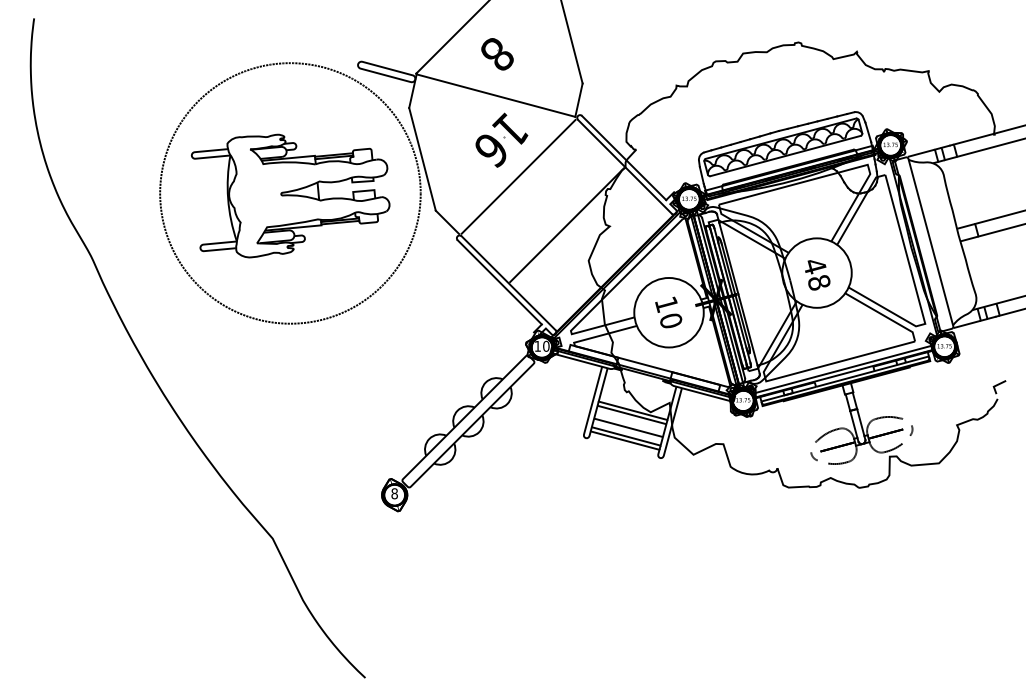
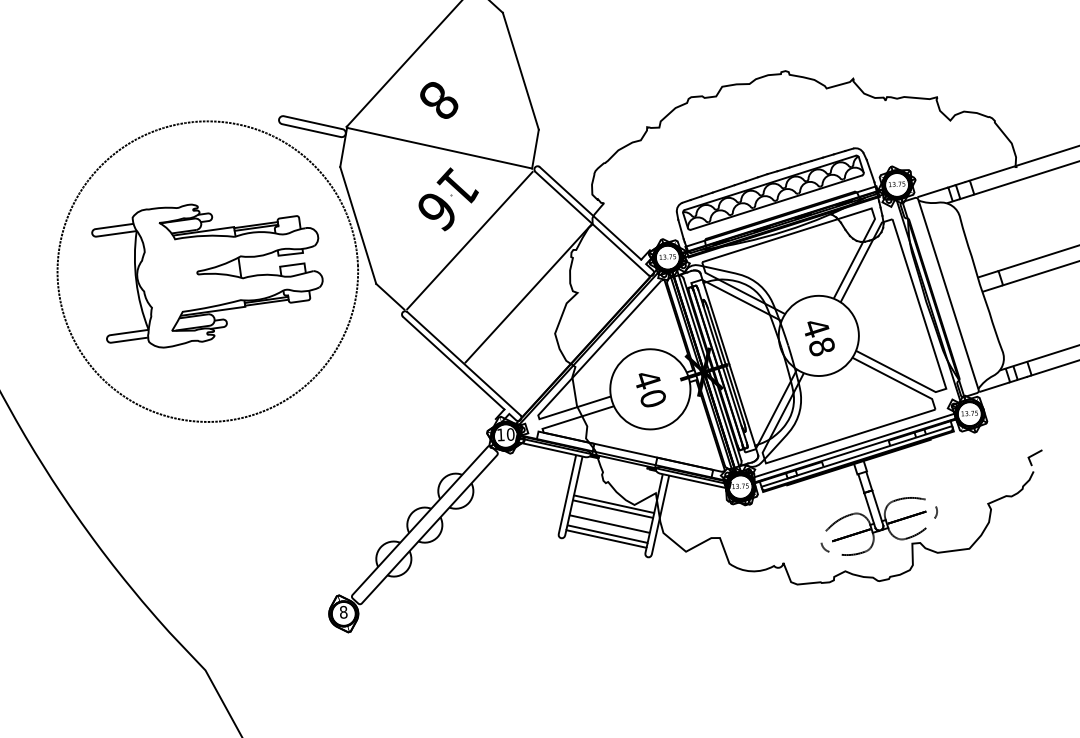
text: (666, 304) -> (647, 379), 10 -> 40

